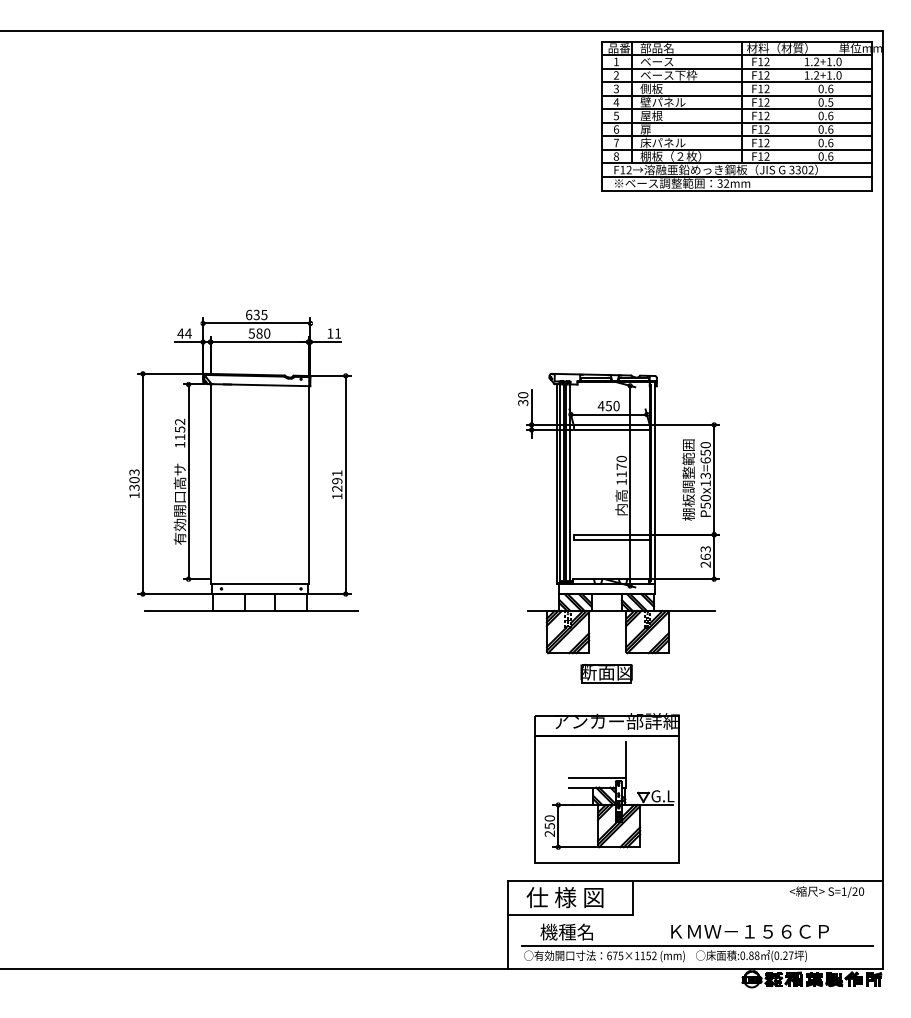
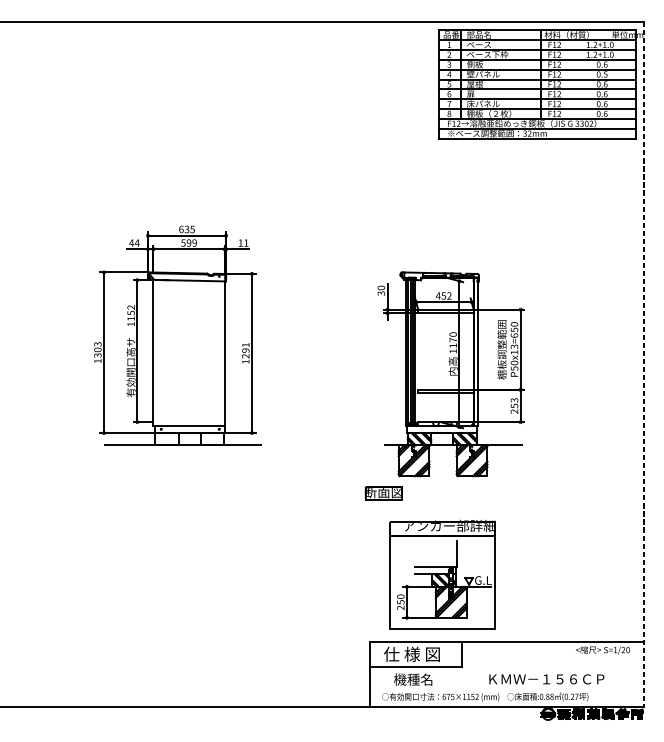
text: (263, 333) -> (191, 242), 580 -> 599
text: (616, 406) -> (449, 296), 450 -> 452
line: (883, 500) -> (644, 364), solid -> dashed
text: (705, 556) -> (514, 405), 263 -> 253
part: (606, 673) -> (383, 493), moved
line: (697, 945) -> (508, 689), removed

